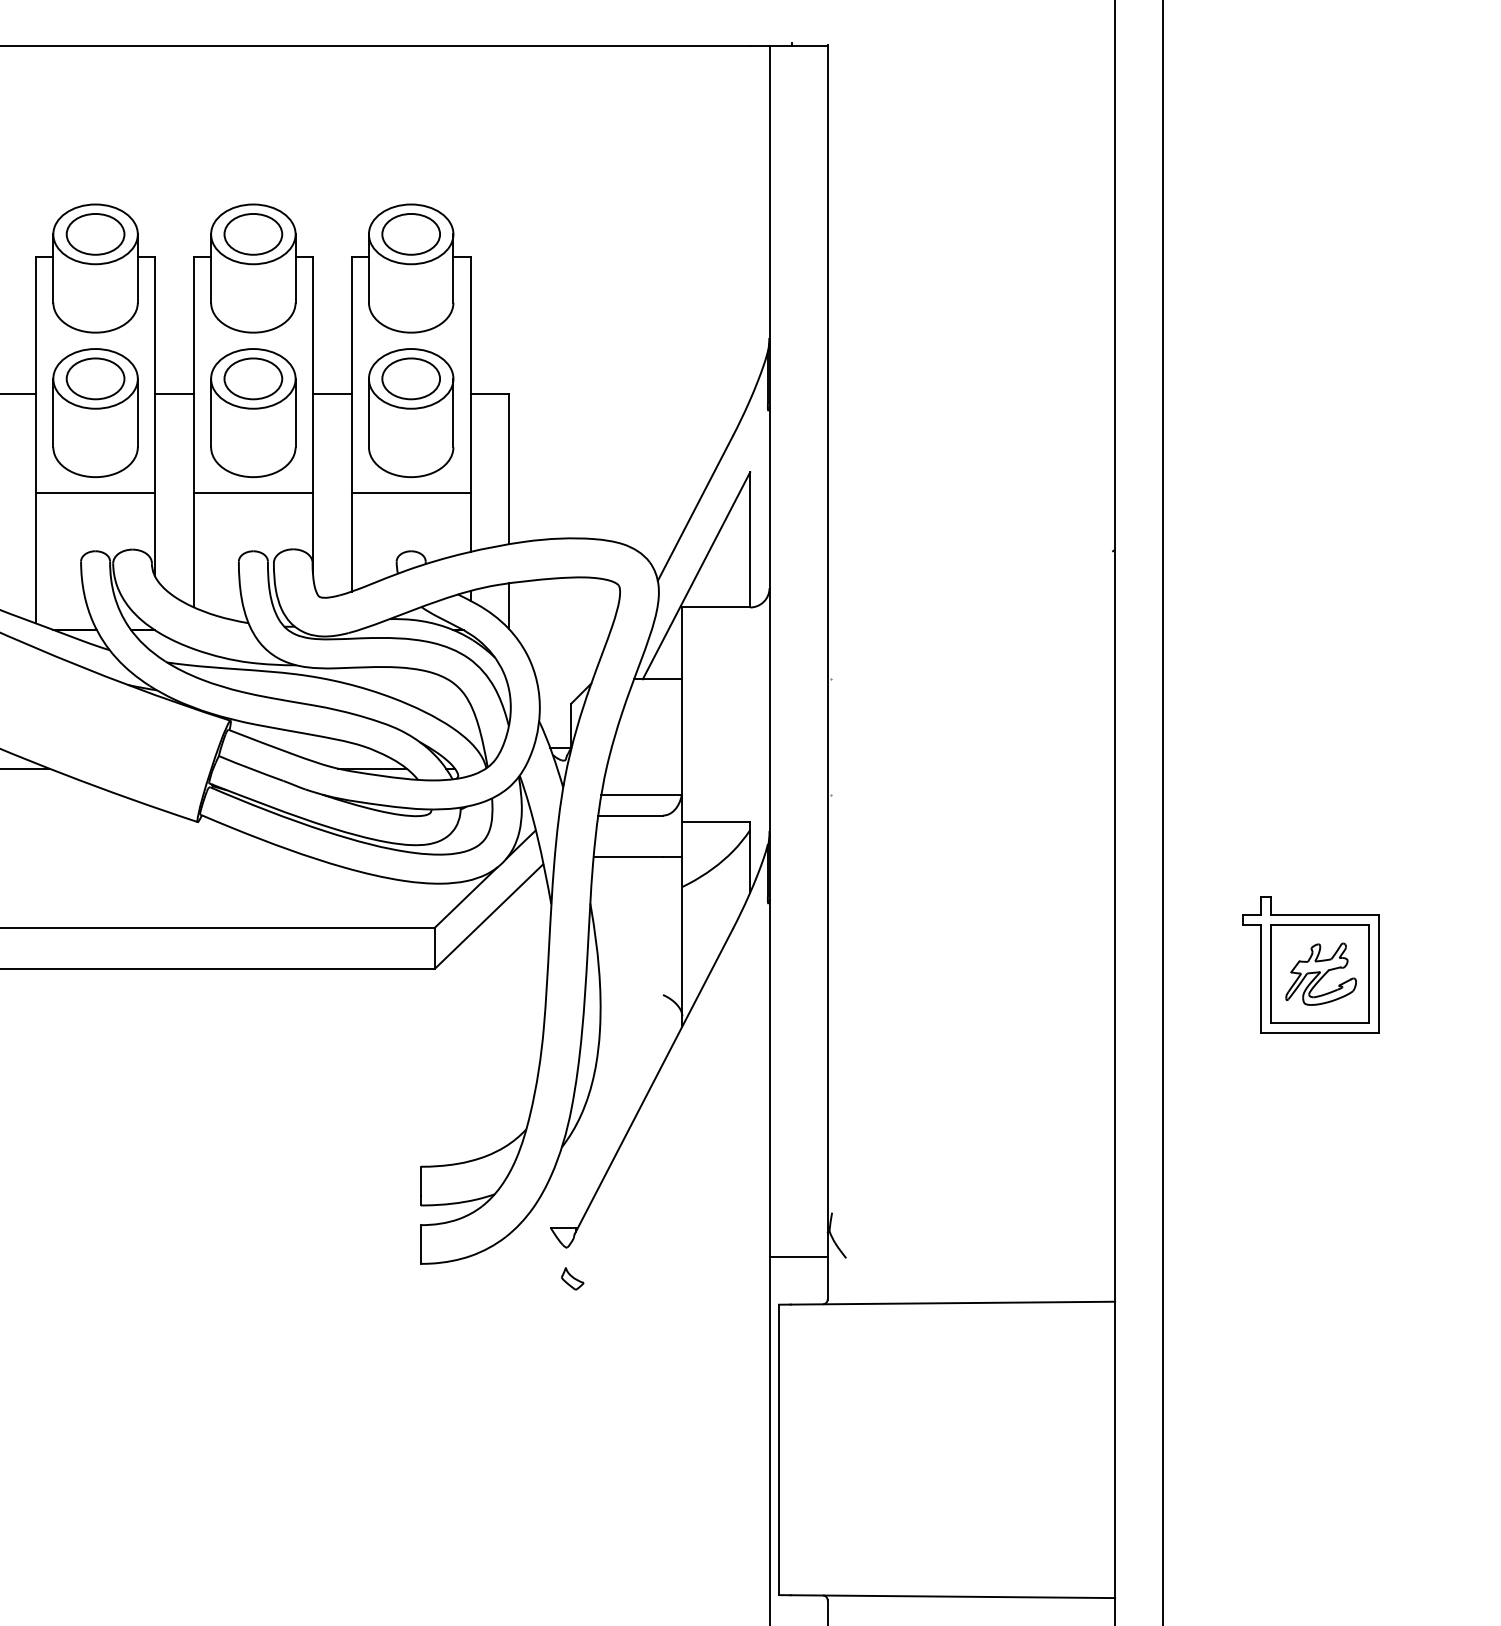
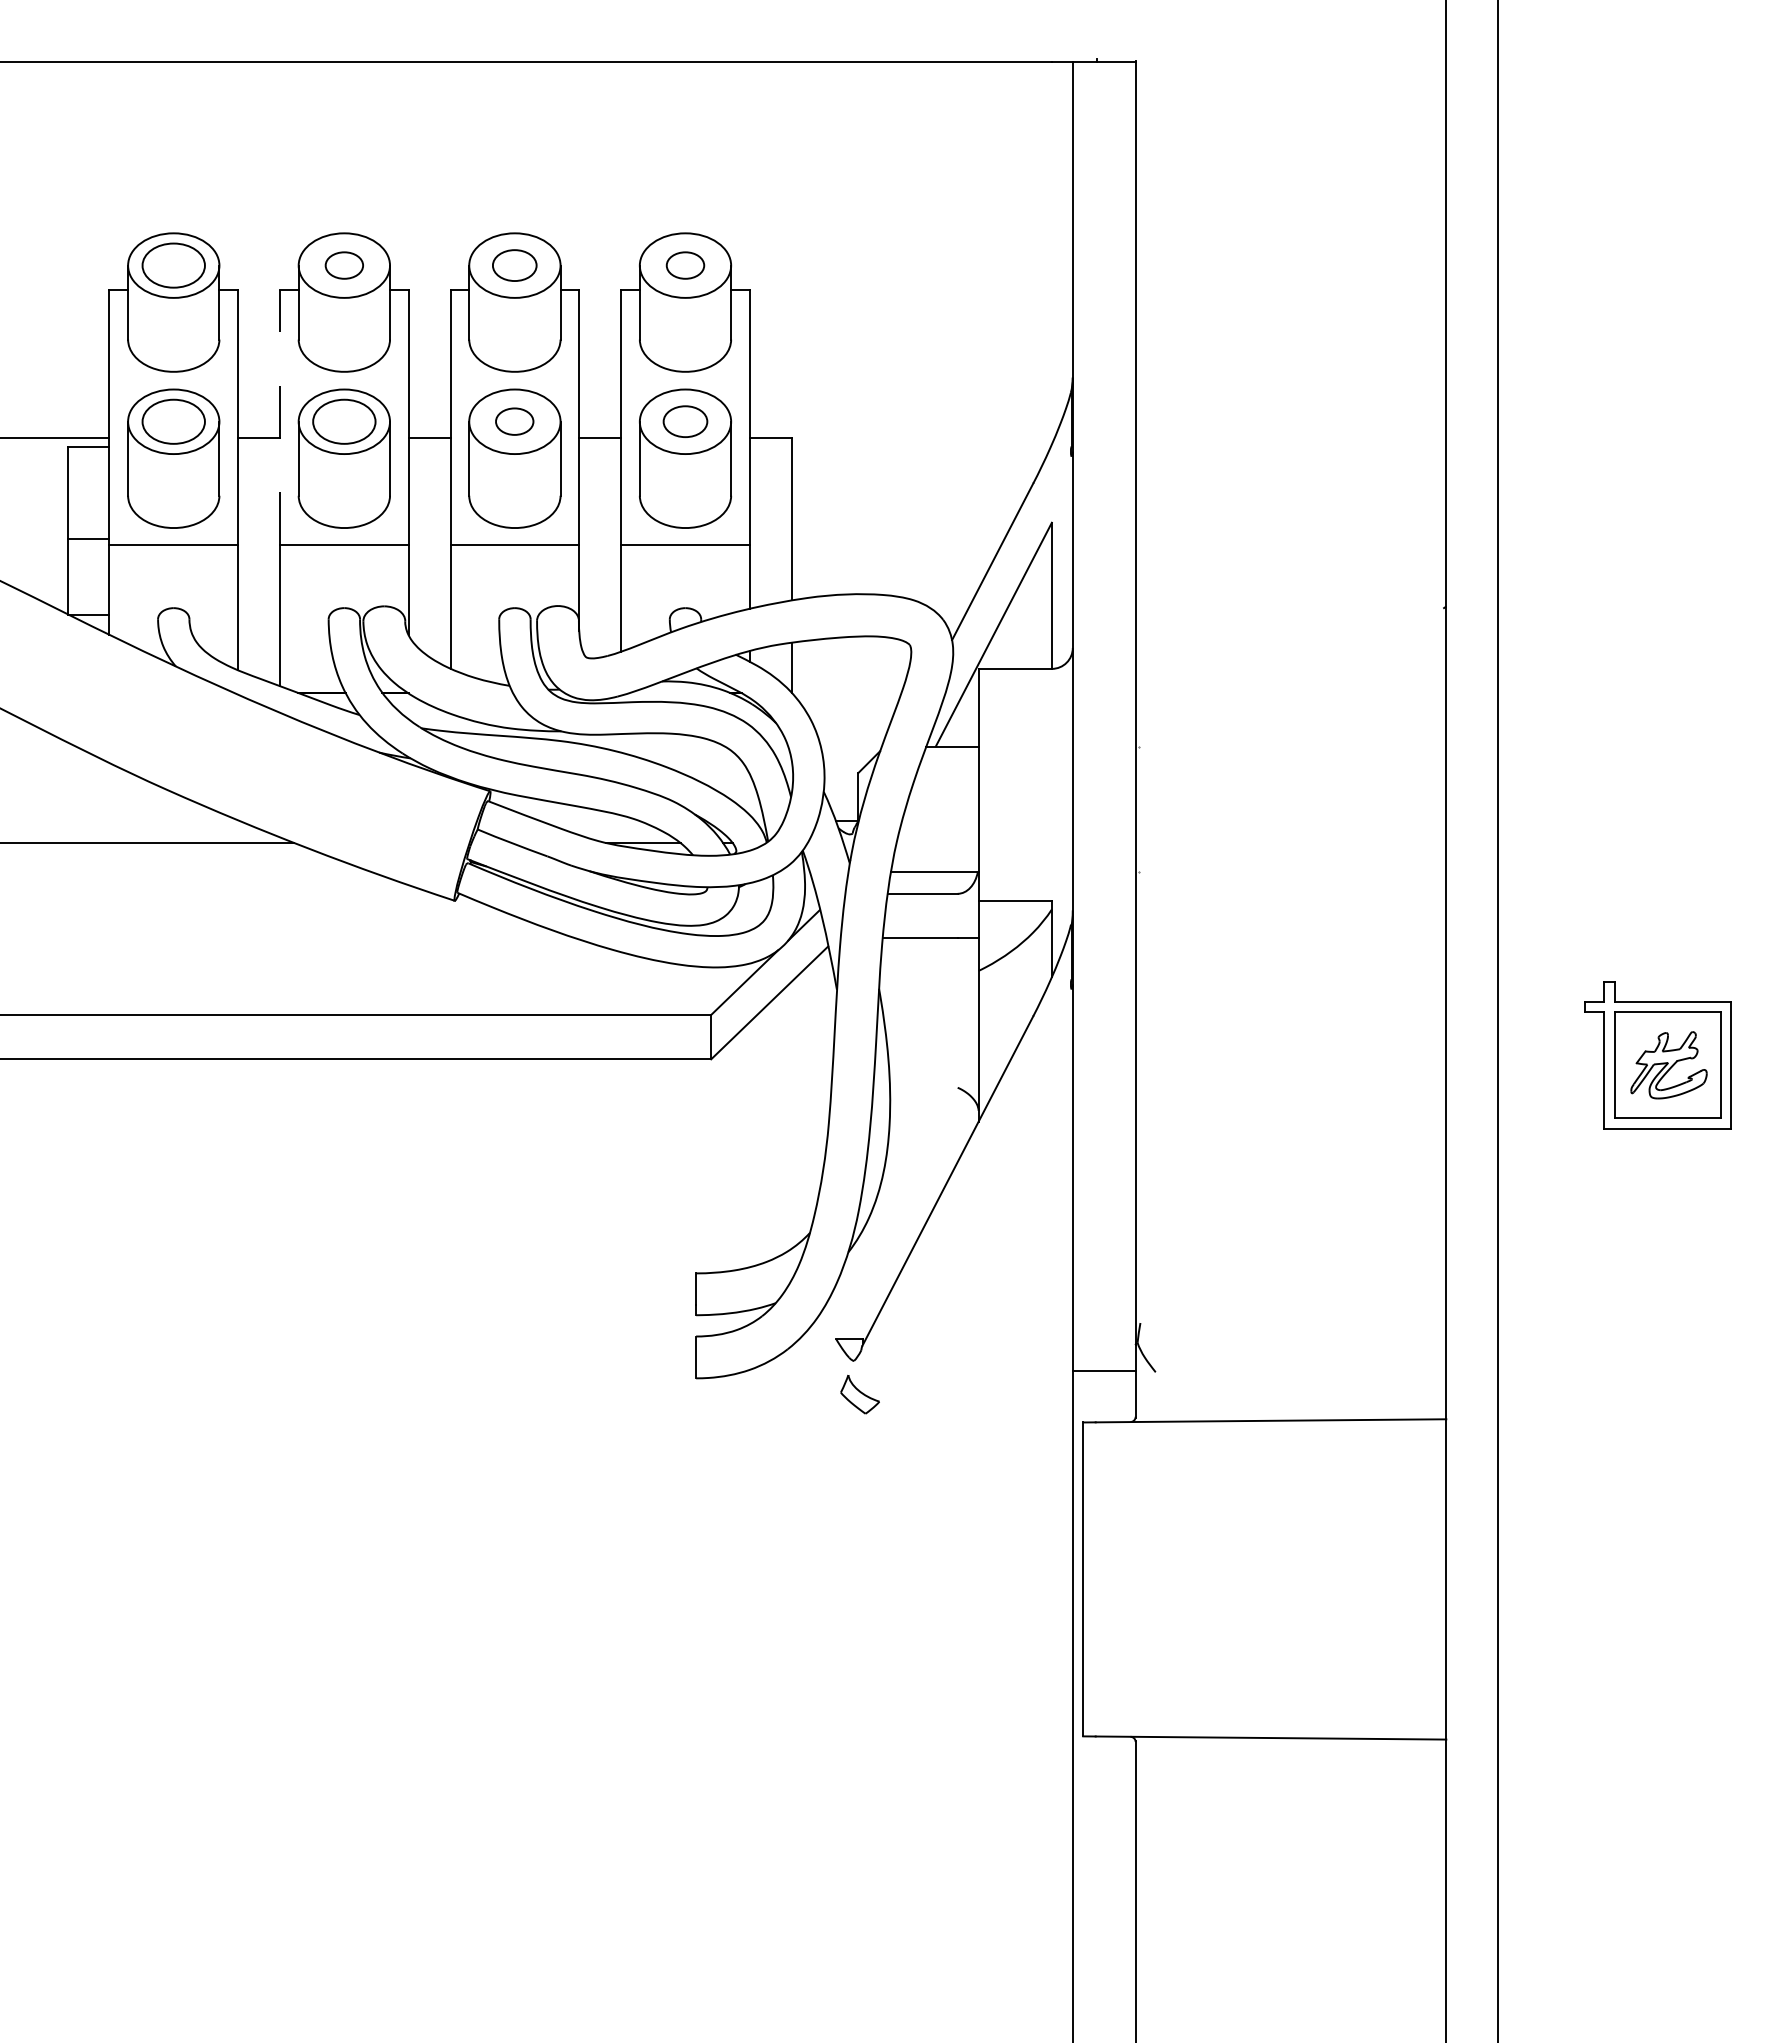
part: (95, 234) -> (344, 265), size x0.6
part: (253, 234) -> (514, 265), size x0.7
part: (411, 234) -> (685, 265), size x0.6
line: (36, 374) -> (280, 417), solid -> dashed
part: (253, 378) -> (514, 421), size x0.6
part: (411, 378) -> (685, 421), size x0.7
part: (572, 1278) -> (859, 1394), size x1.6

